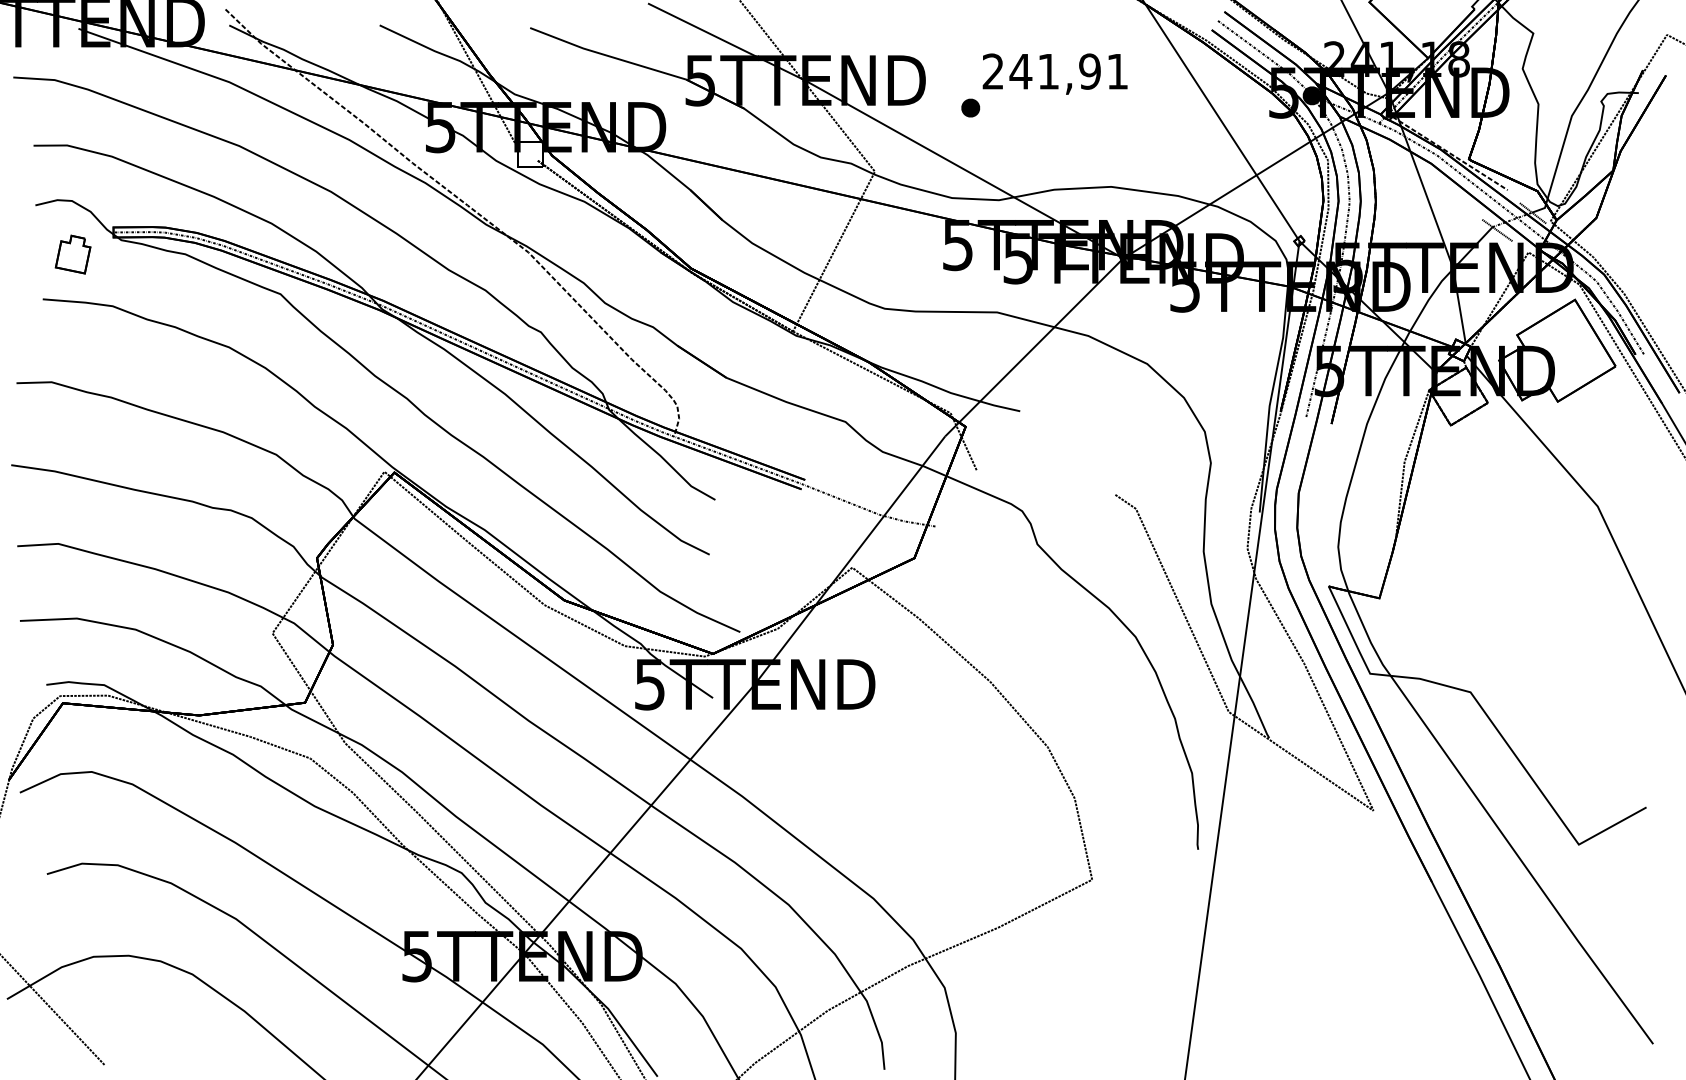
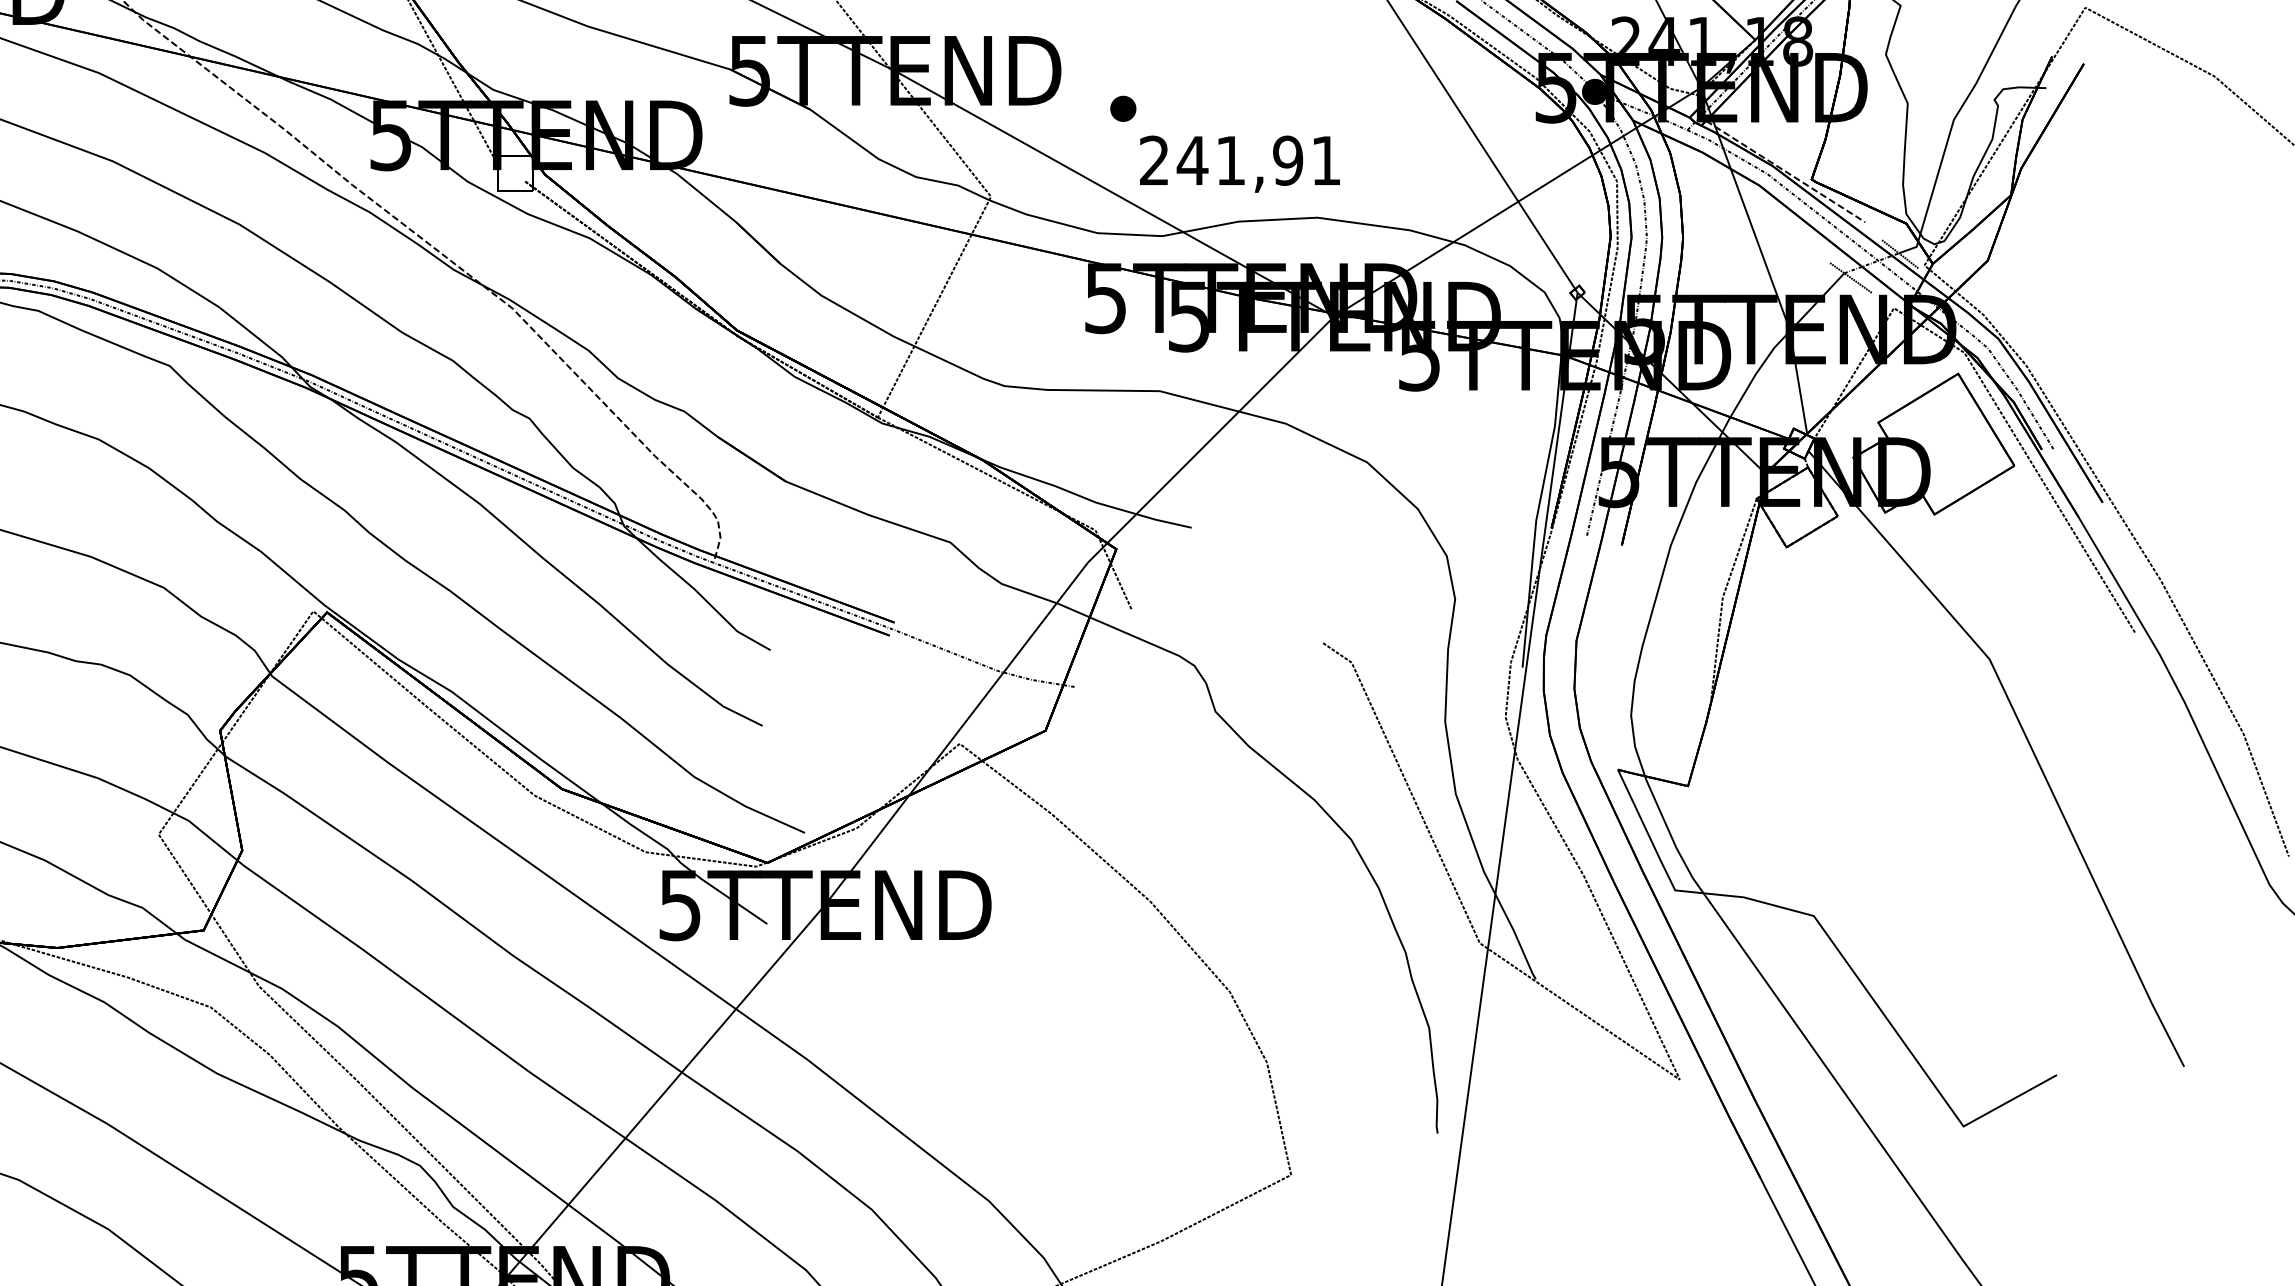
text: (1054, 73) -> (1239, 163), moved

